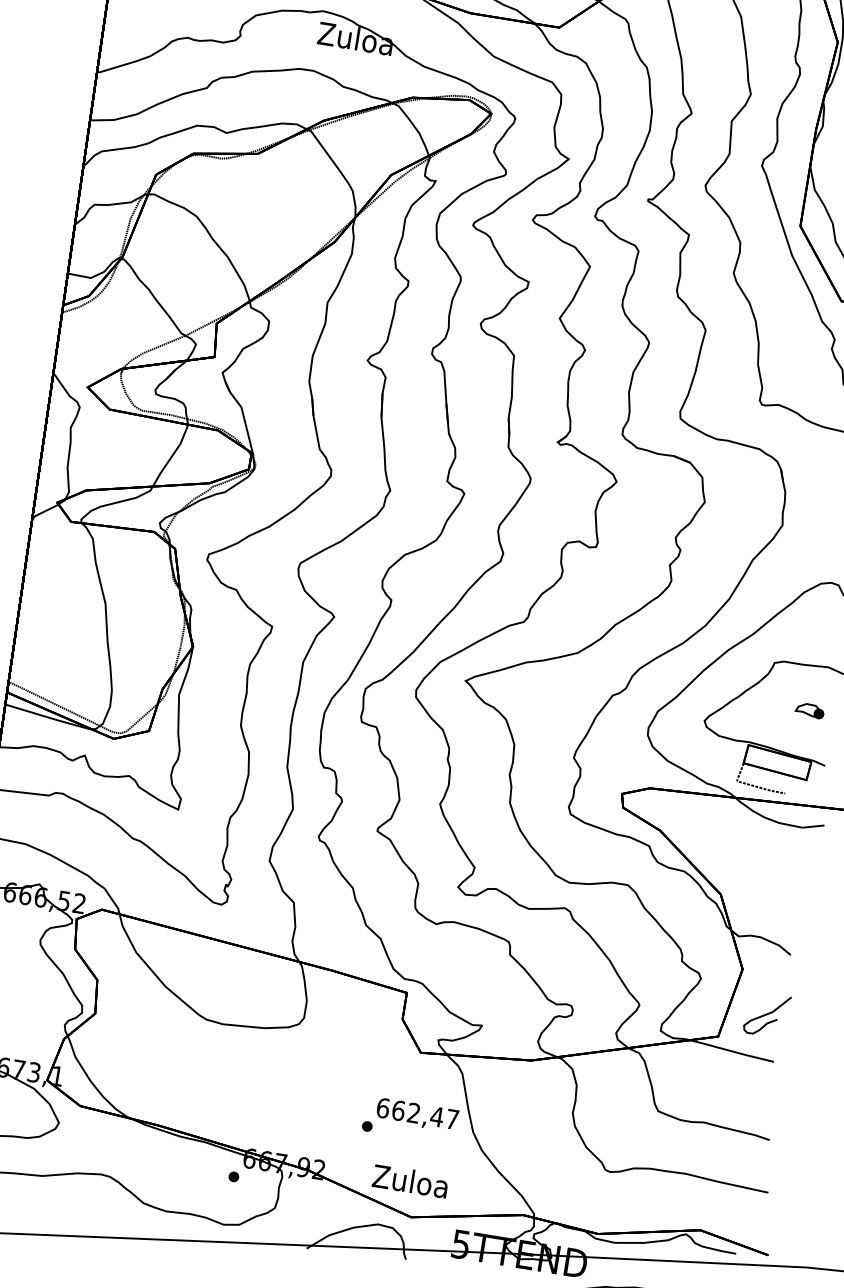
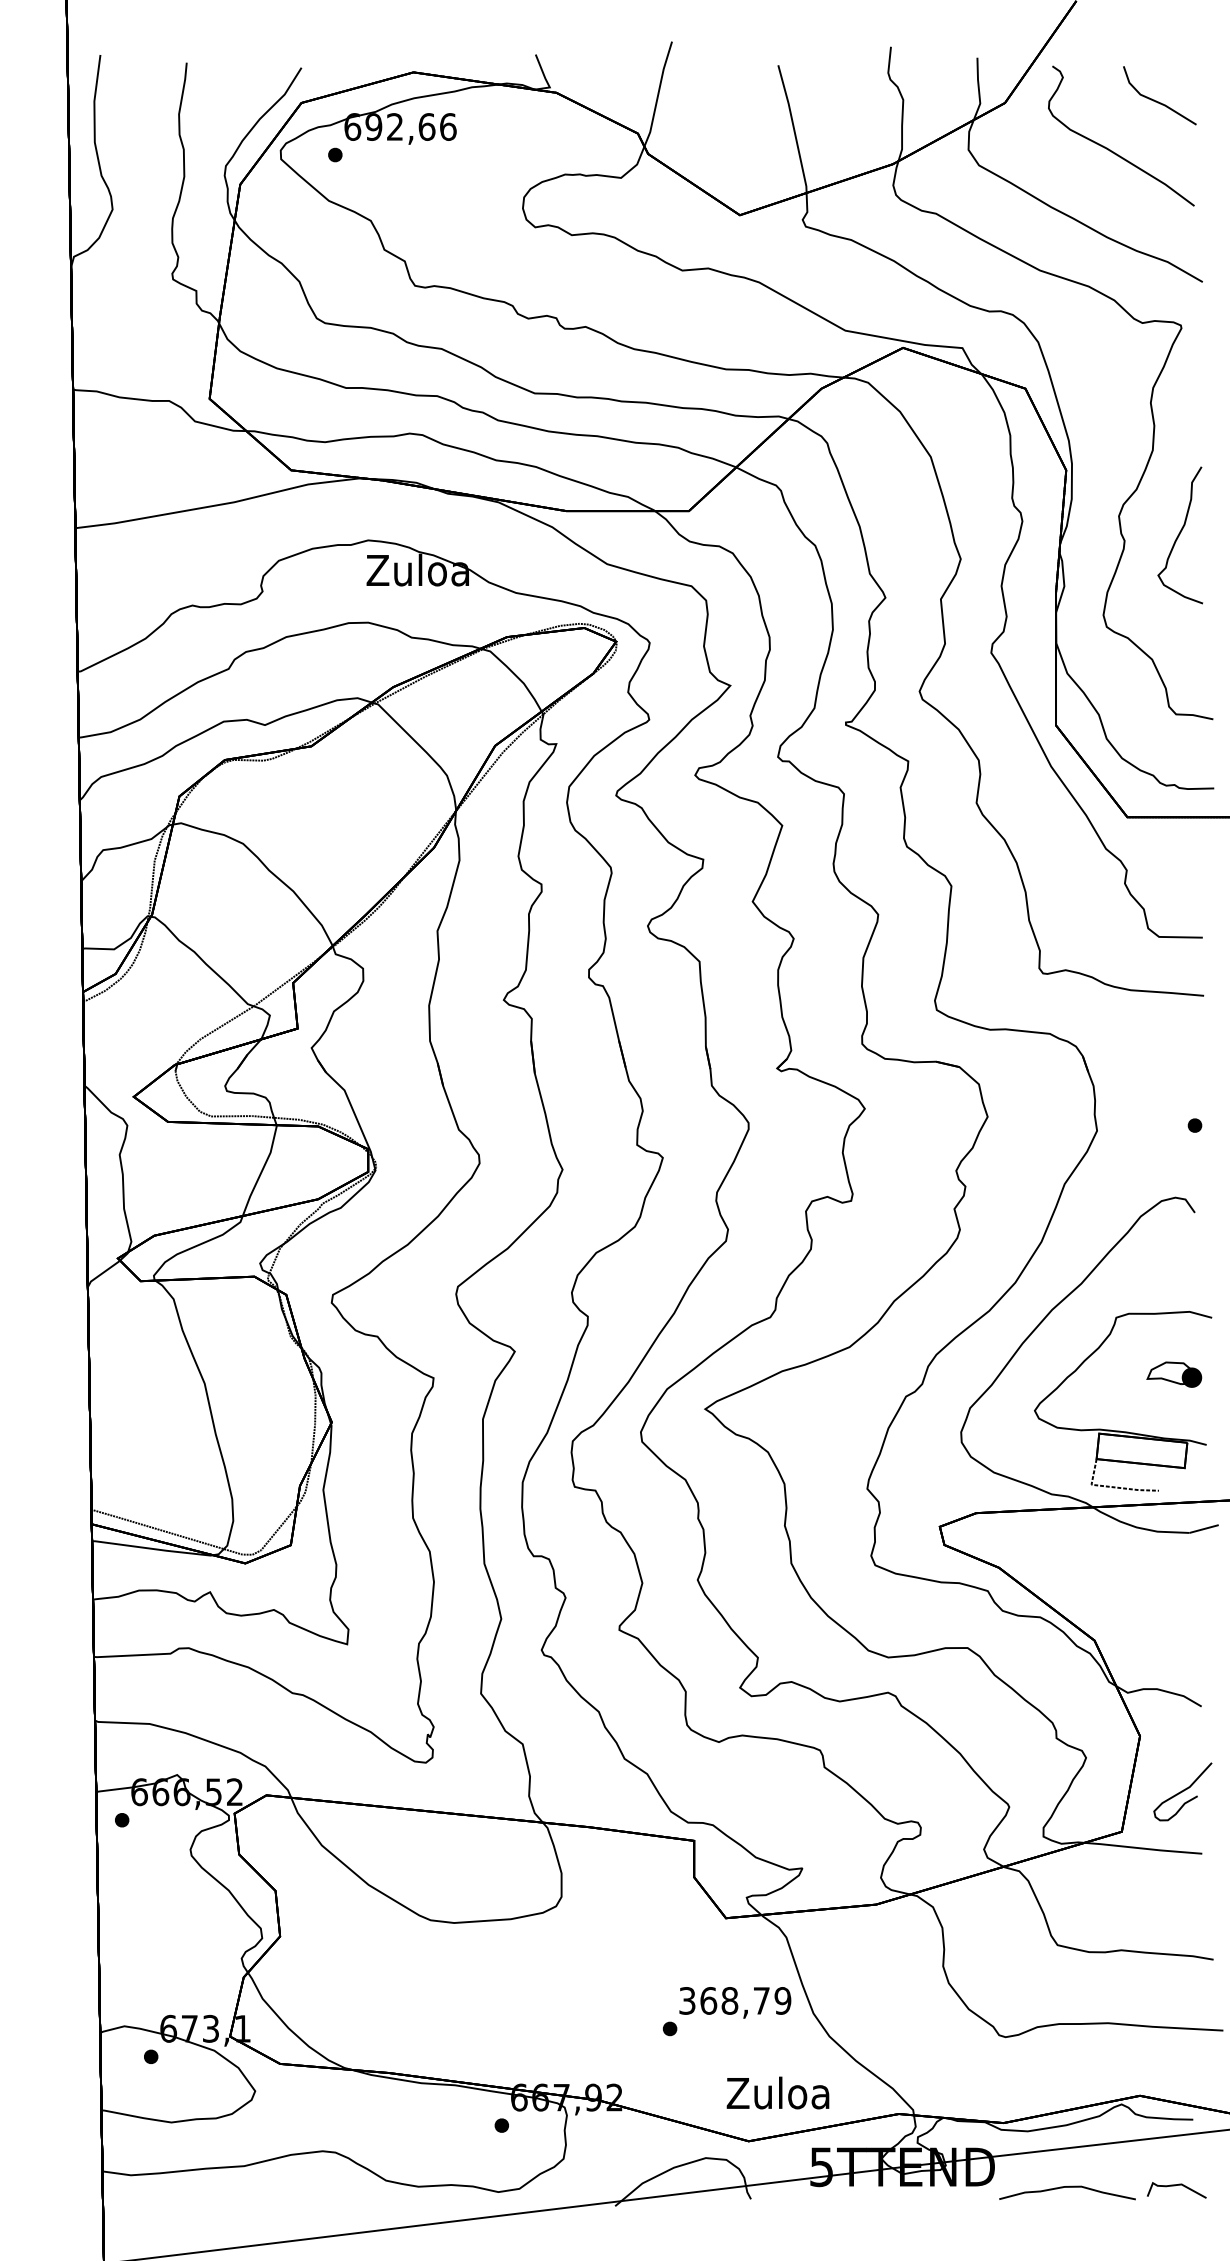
part: (810, 710) -> (1174, 1373), size x1.4
text: (418, 1113) -> (735, 2000), 662,47 -> 368,79
text: (410, 1180) -> (777, 2092), moved

